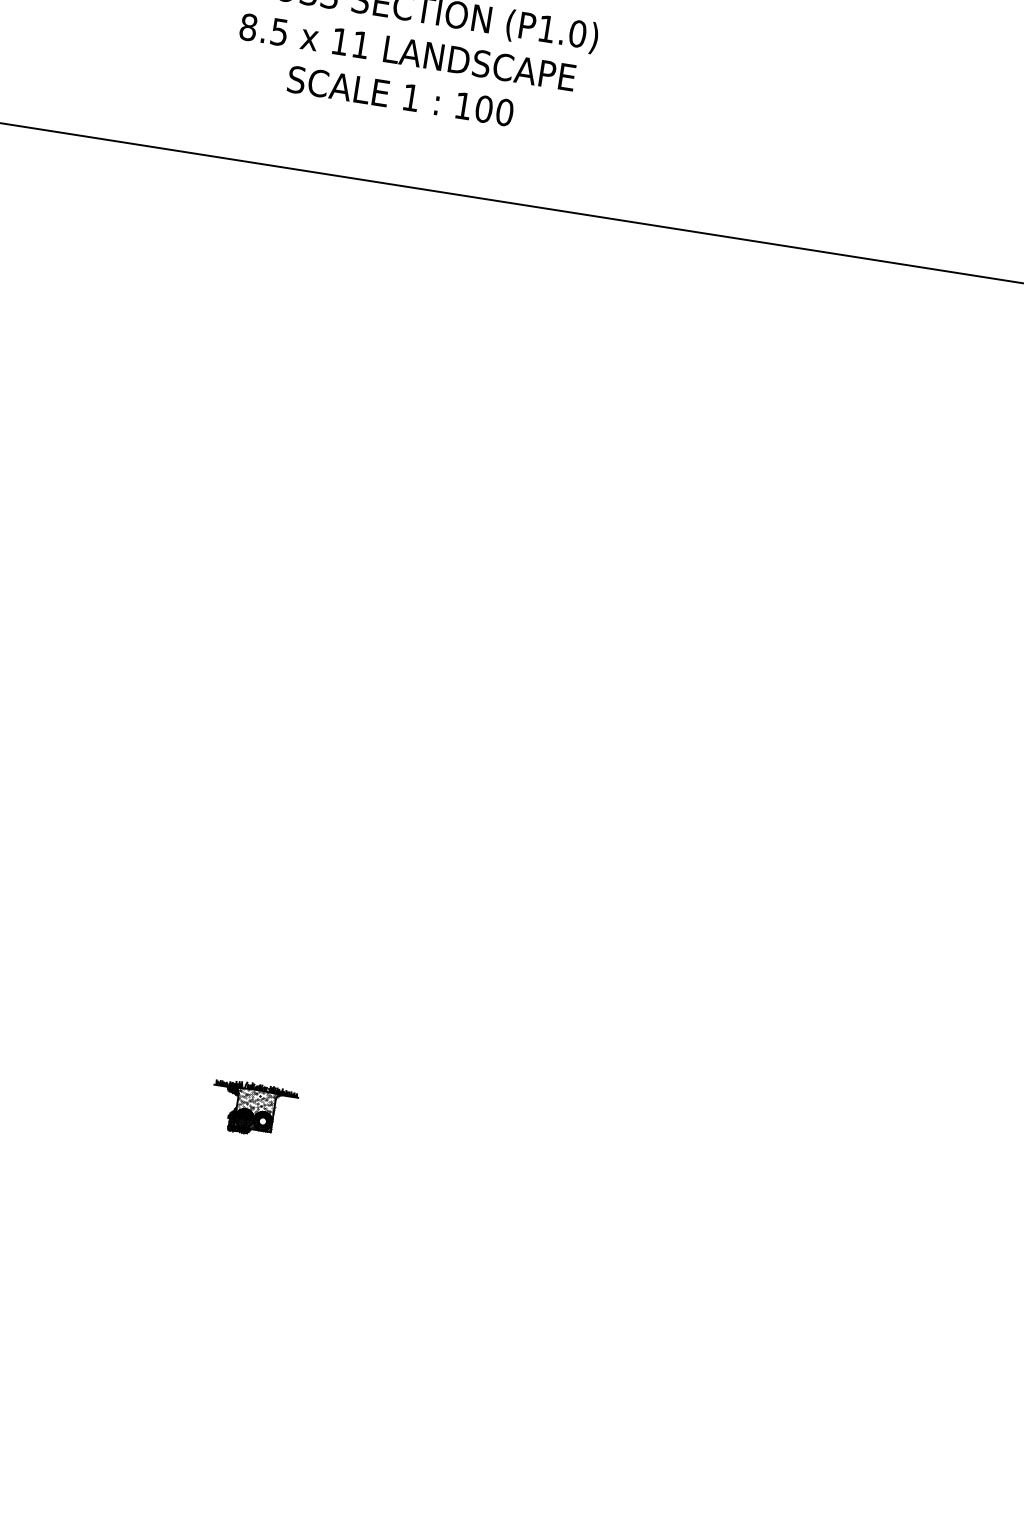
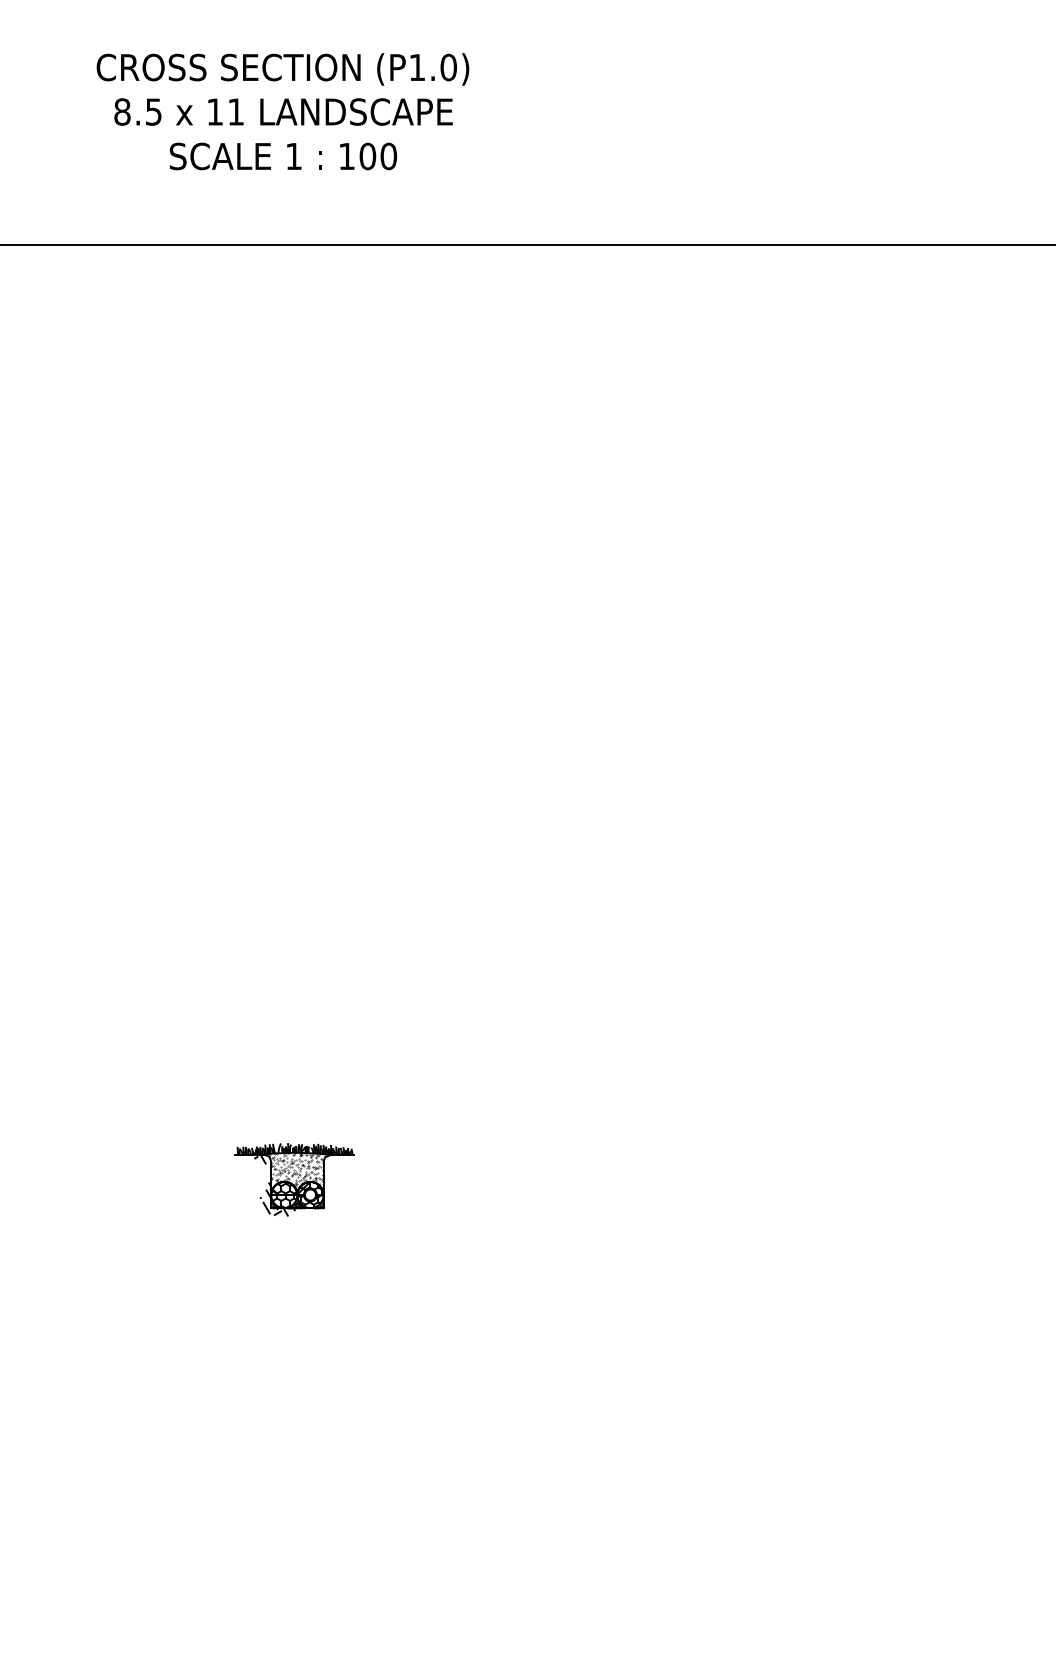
part: (253, 1108) -> (294, 1179), size x1.4

